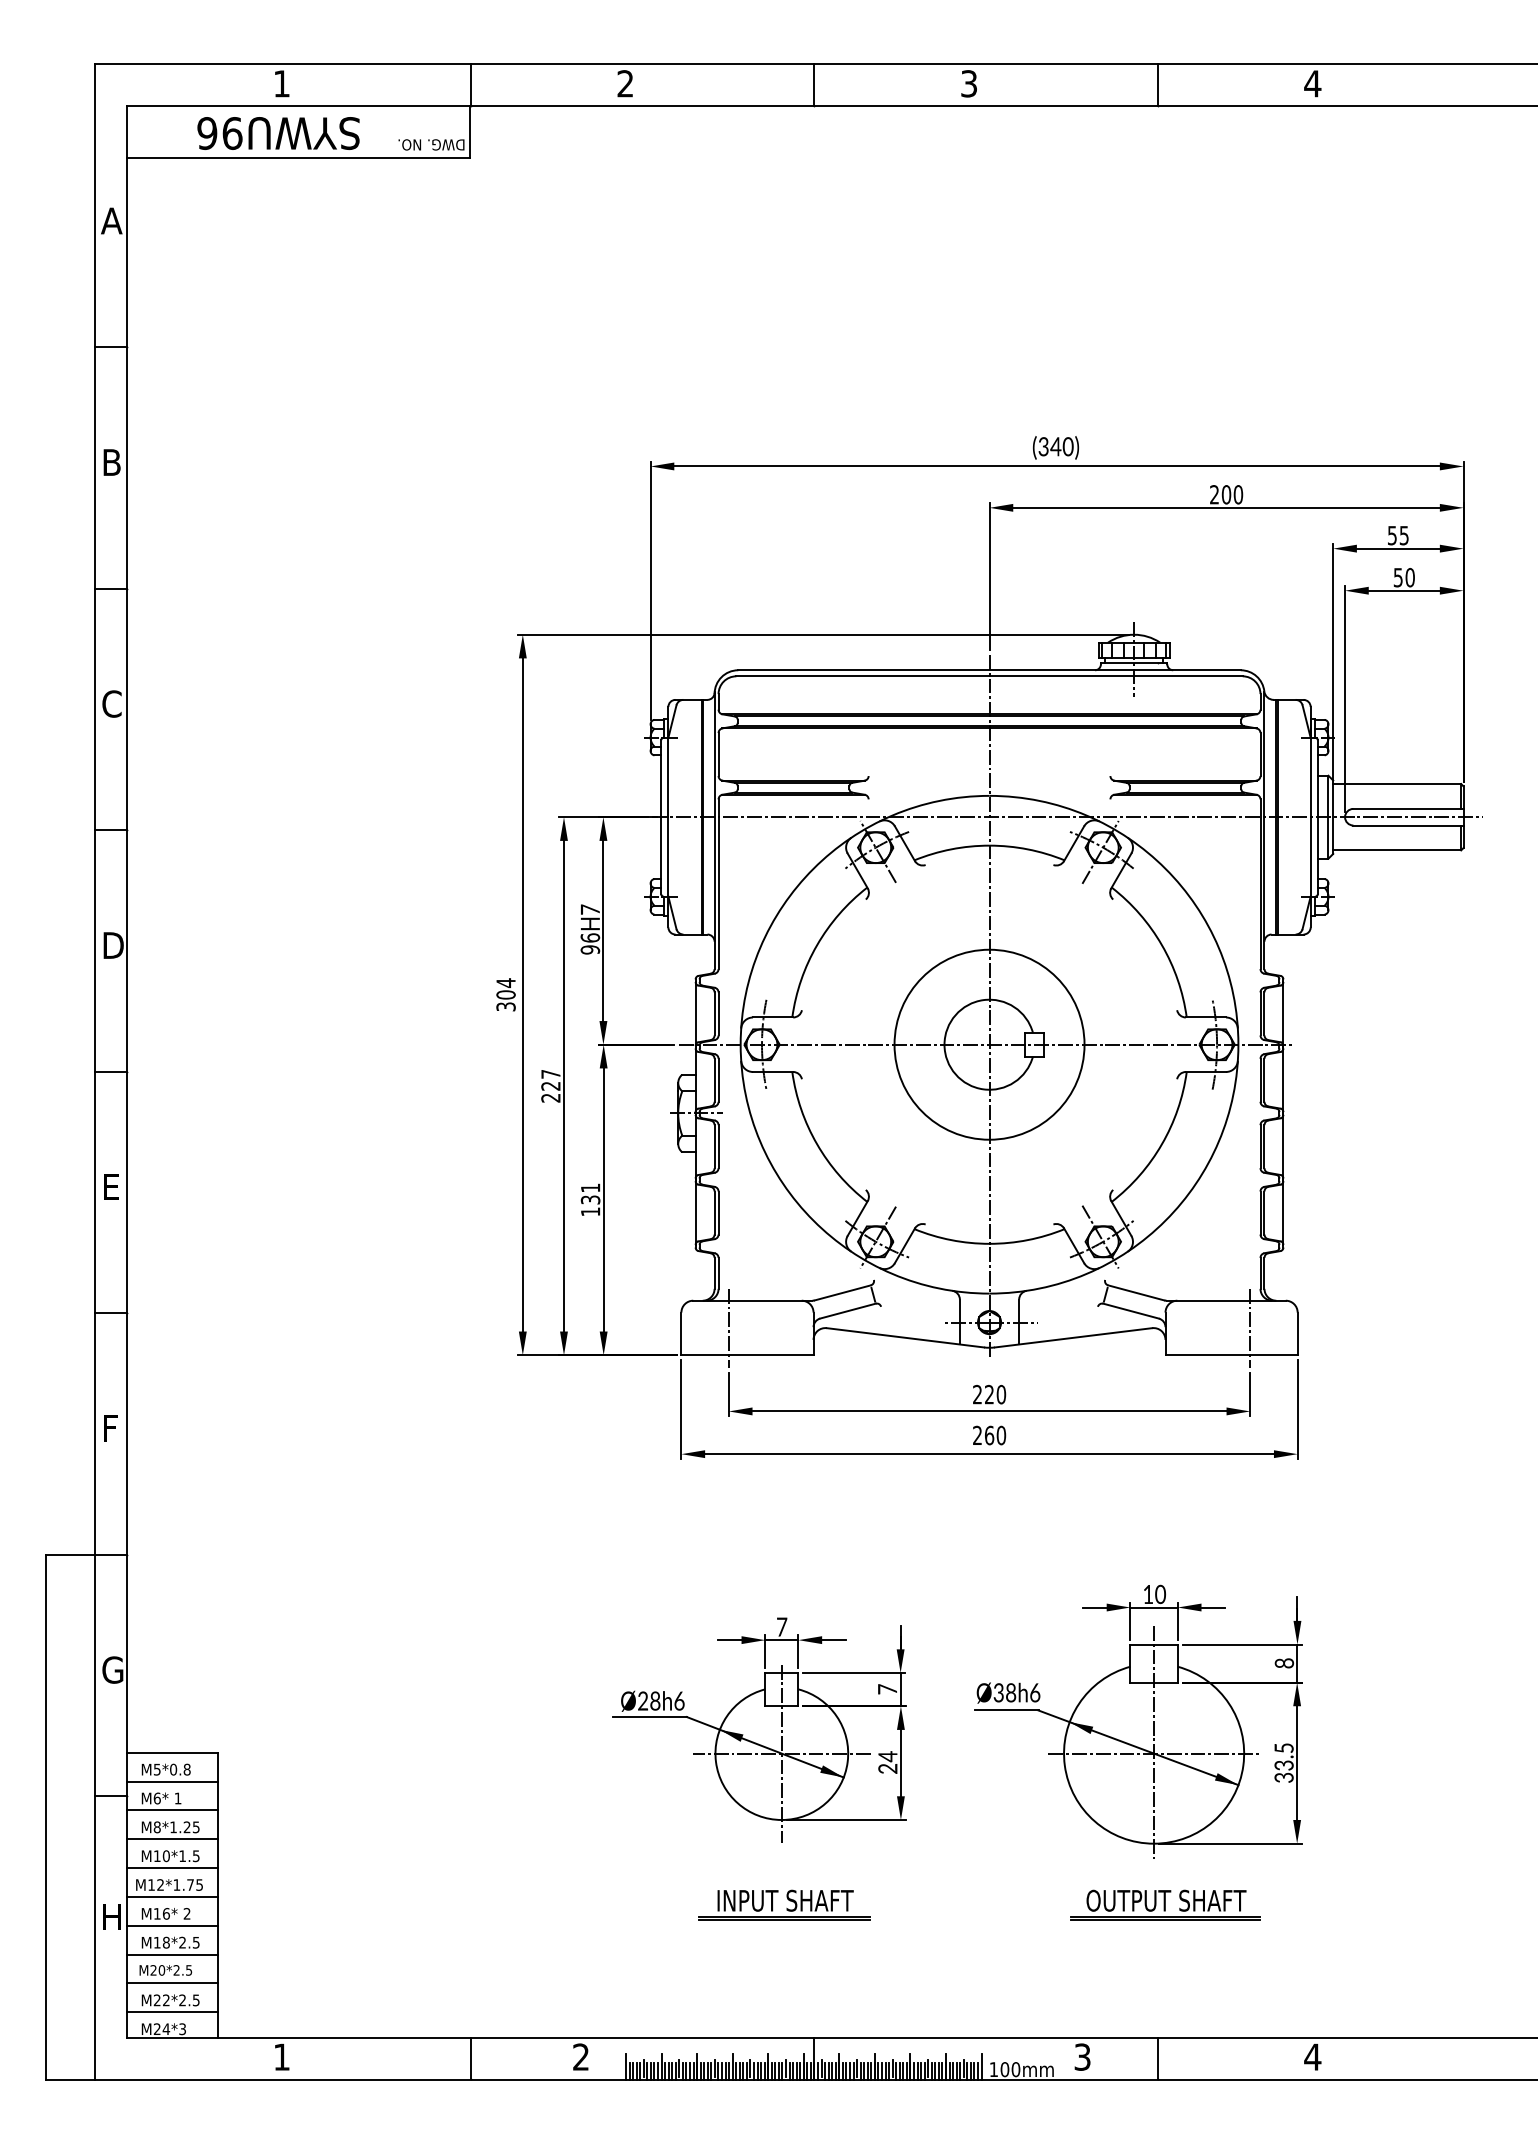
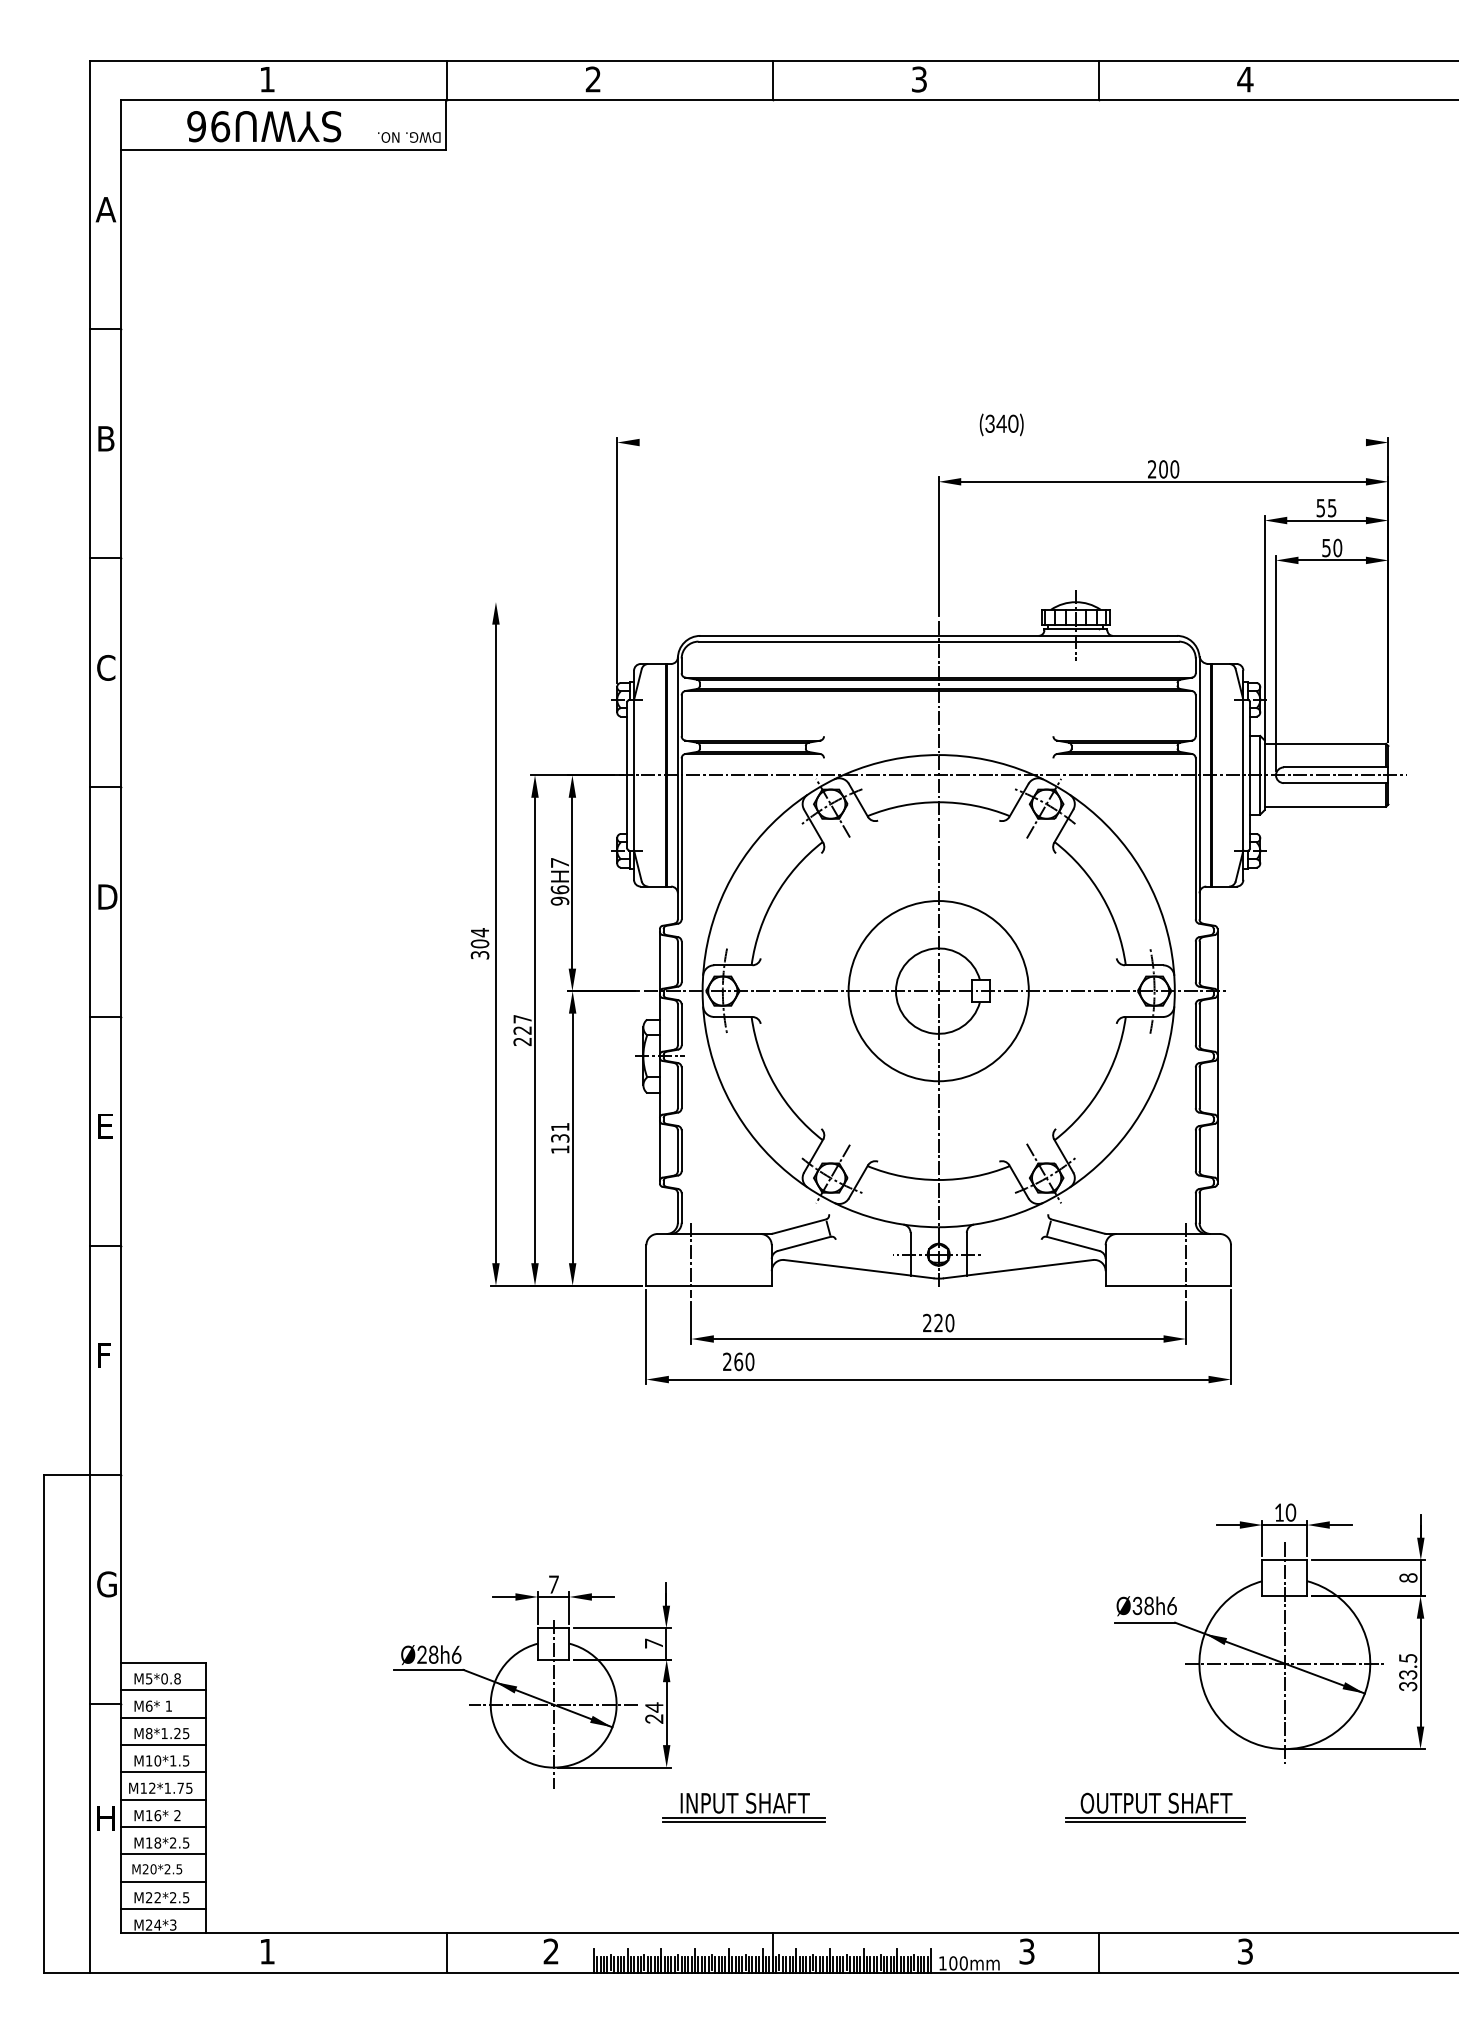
line: (1056, 466) -> (1002, 442), removed
line: (823, 635) -> (781, 602), removed
text: (989, 1435) -> (738, 1361), moved
part: (1137, 1721) -> (1269, 1633), moved
part: (759, 1729) -> (532, 1681), moved
part: (1165, 1905) -> (1155, 1807), moved
text: (1312, 2057) -> (1245, 1951), 4 -> 3

